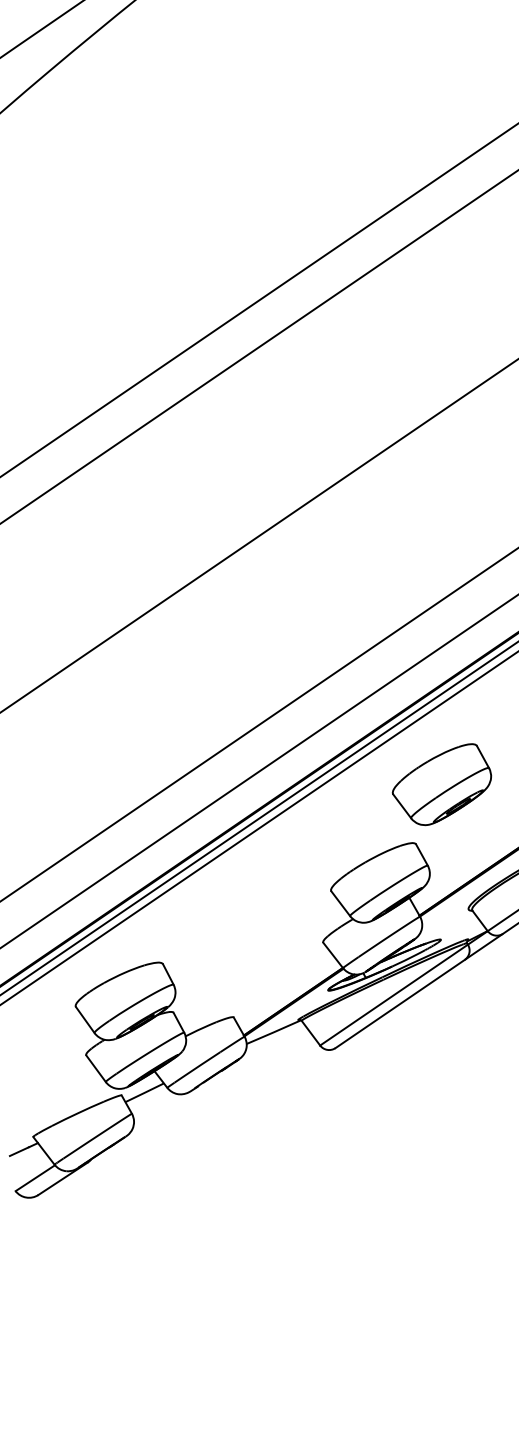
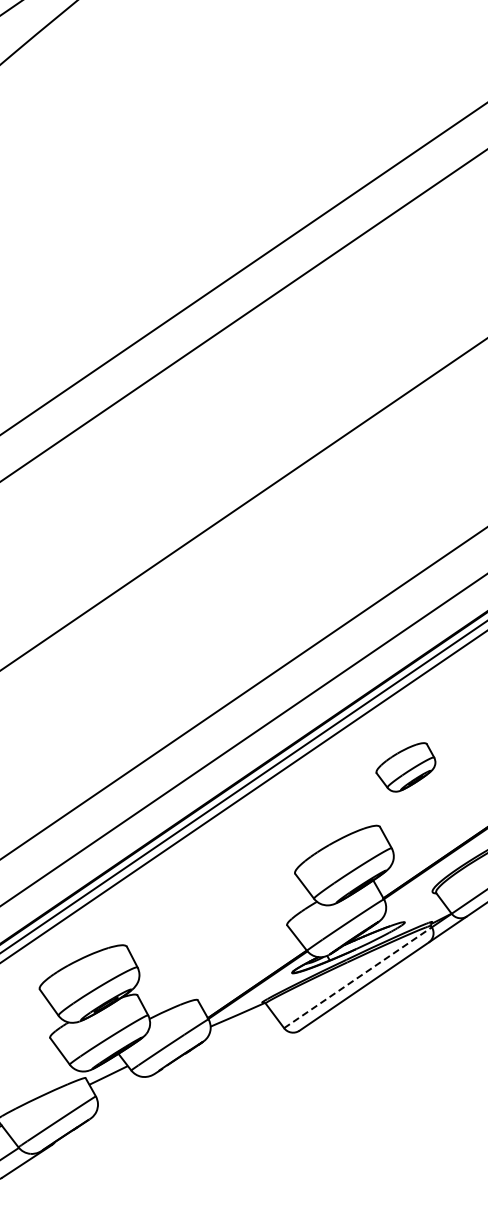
part: (441, 784) -> (405, 767), size x0.6
line: (394, 994) -> (358, 977), solid -> dashed

